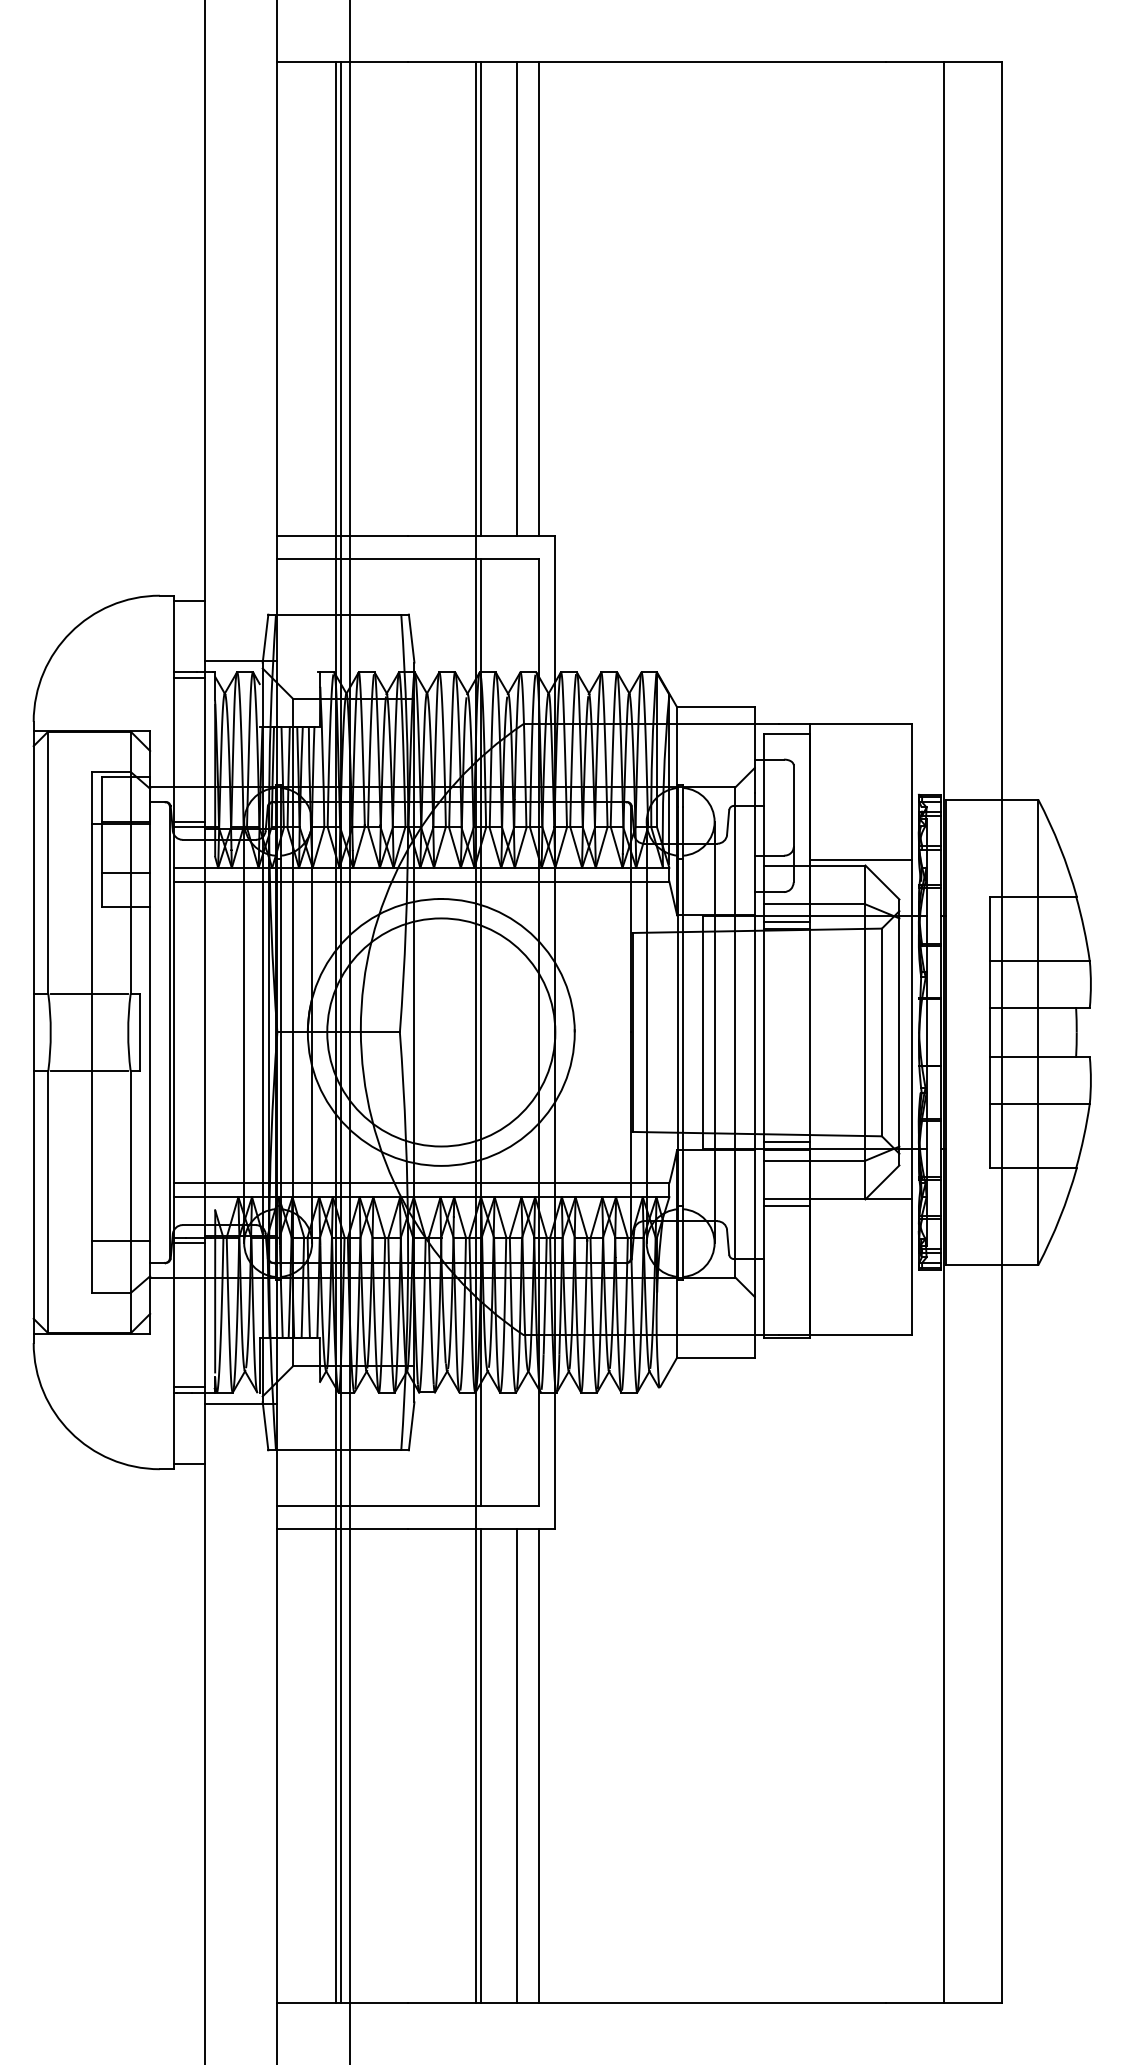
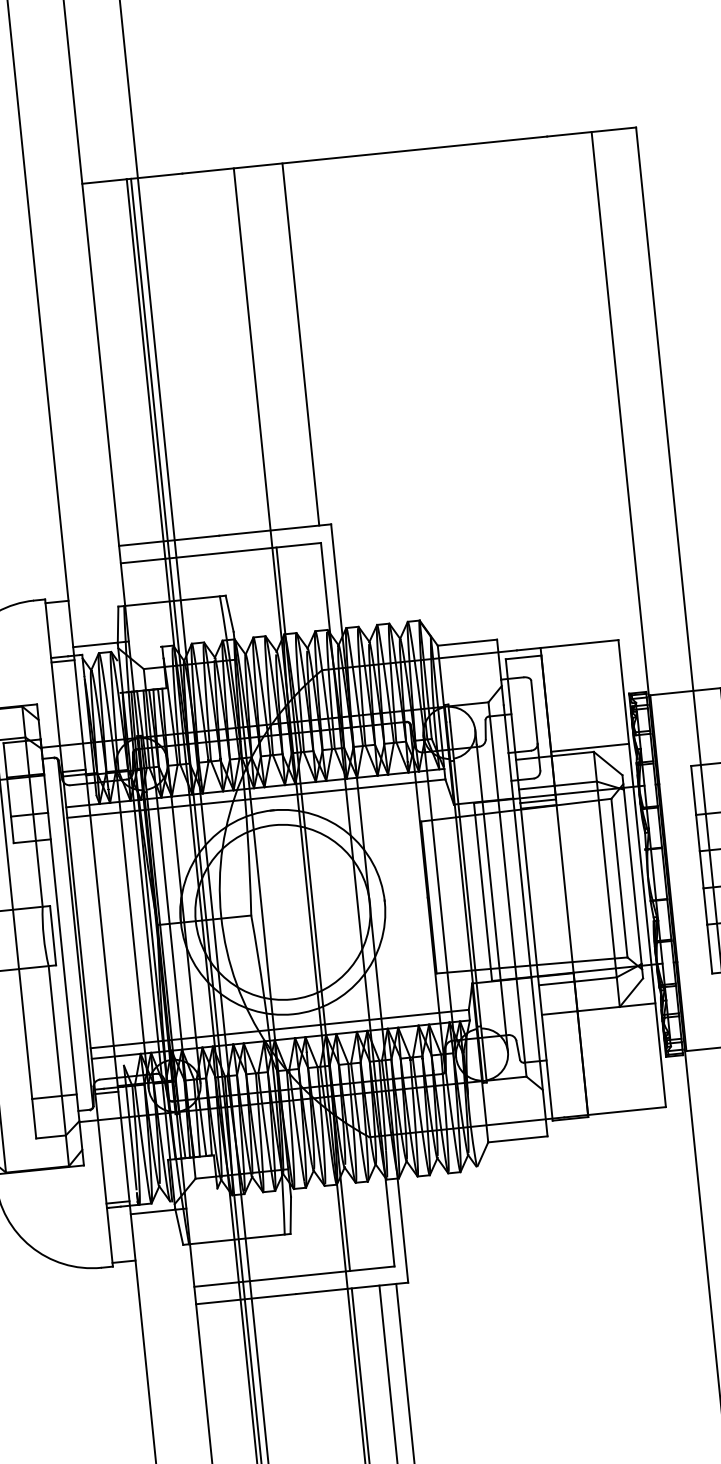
line: (481, 298) -> (256, 348), removed
line: (517, 298) -> (284, 345), removed
line: (786, 1142) -> (555, 969), removed
line: (786, 1206) -> (560, 1018), removed

